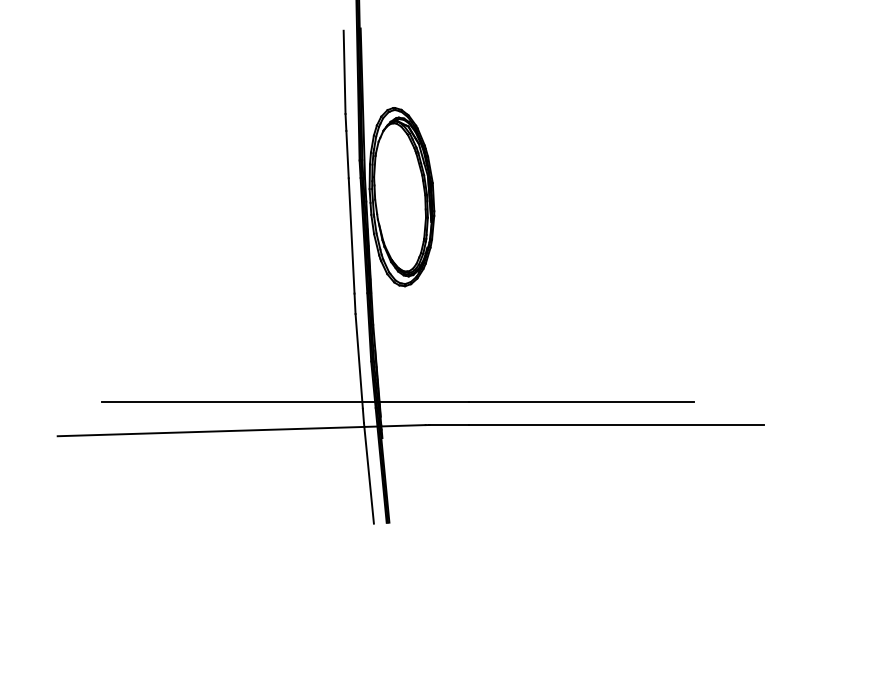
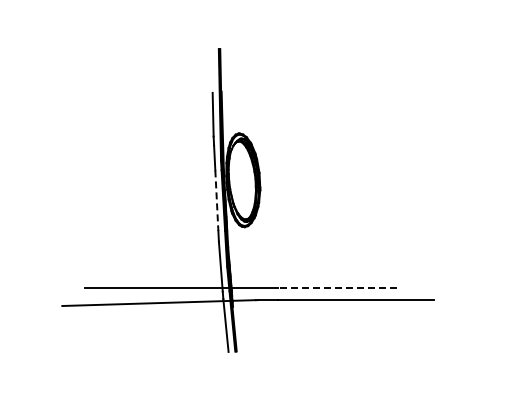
line: (350, 237) -> (216, 201), solid -> dashed
line: (581, 401) -> (337, 287), solid -> dashed

